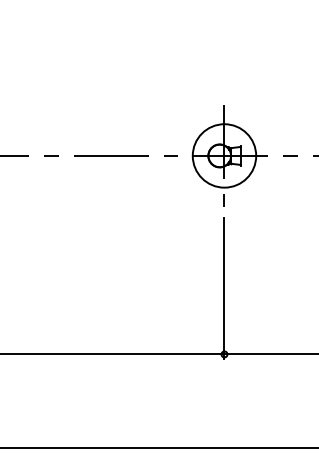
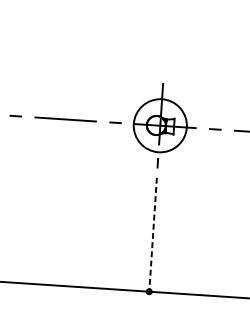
line: (224, 289) -> (152, 237), solid -> dashed

